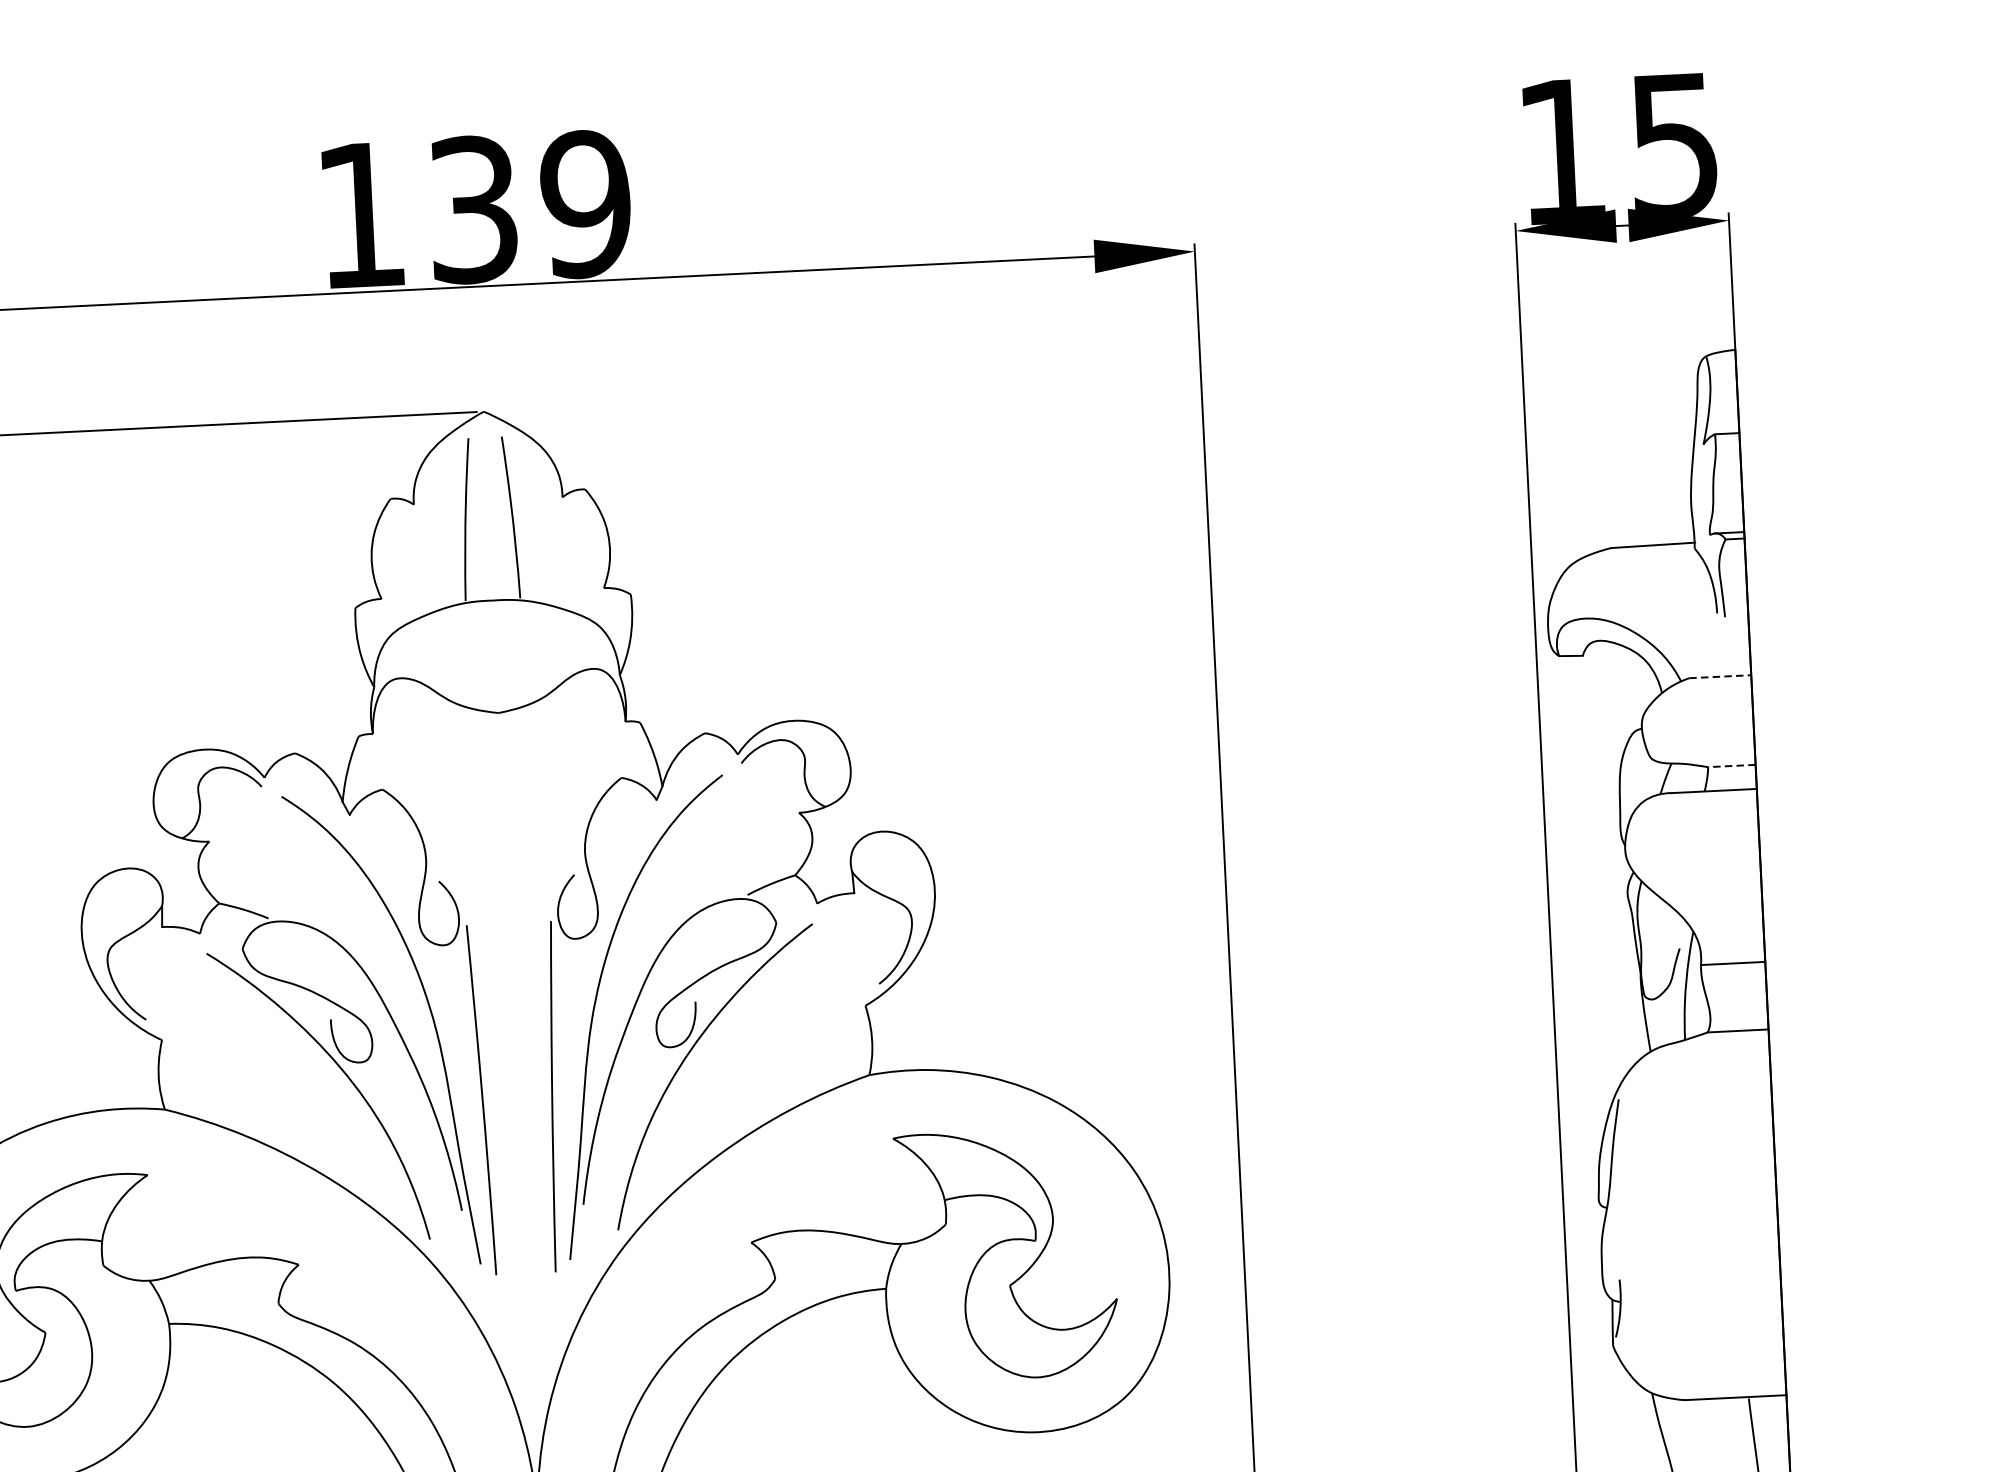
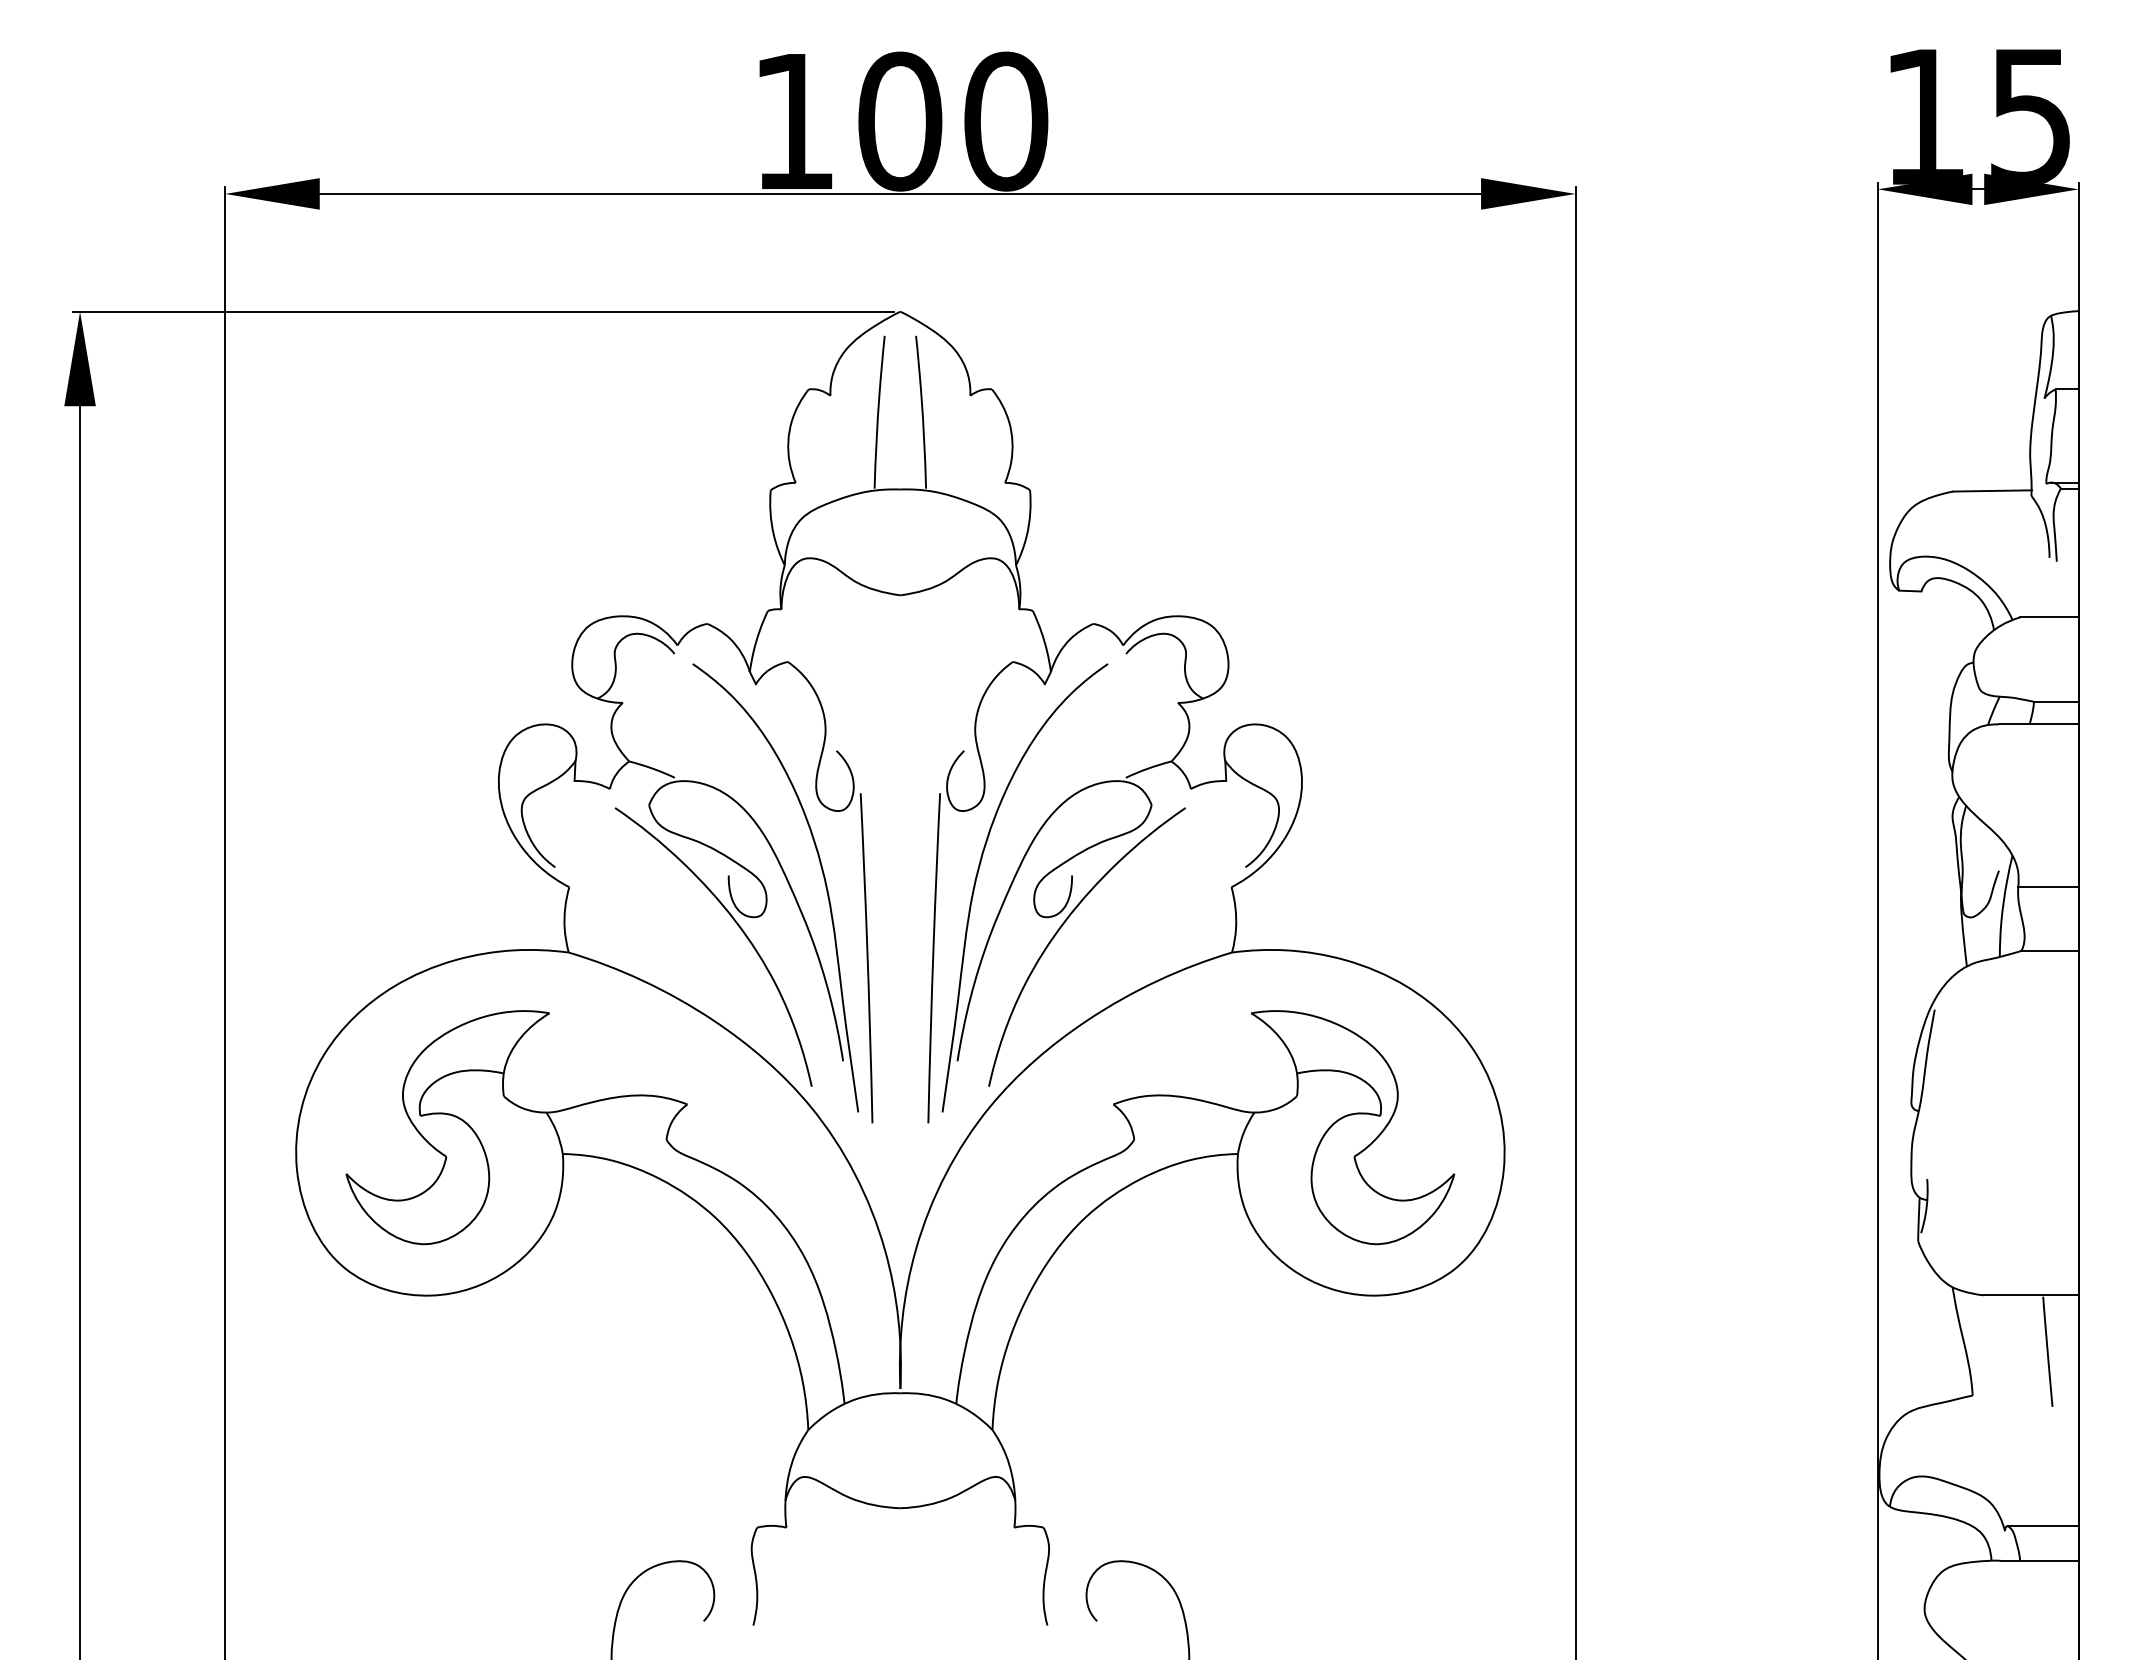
text: (530, 206) -> (953, 121), 139 -> 100
line: (1721, 676) -> (2050, 617), dashed -> solid
line: (1730, 765) -> (2055, 701), dashed -> solid

